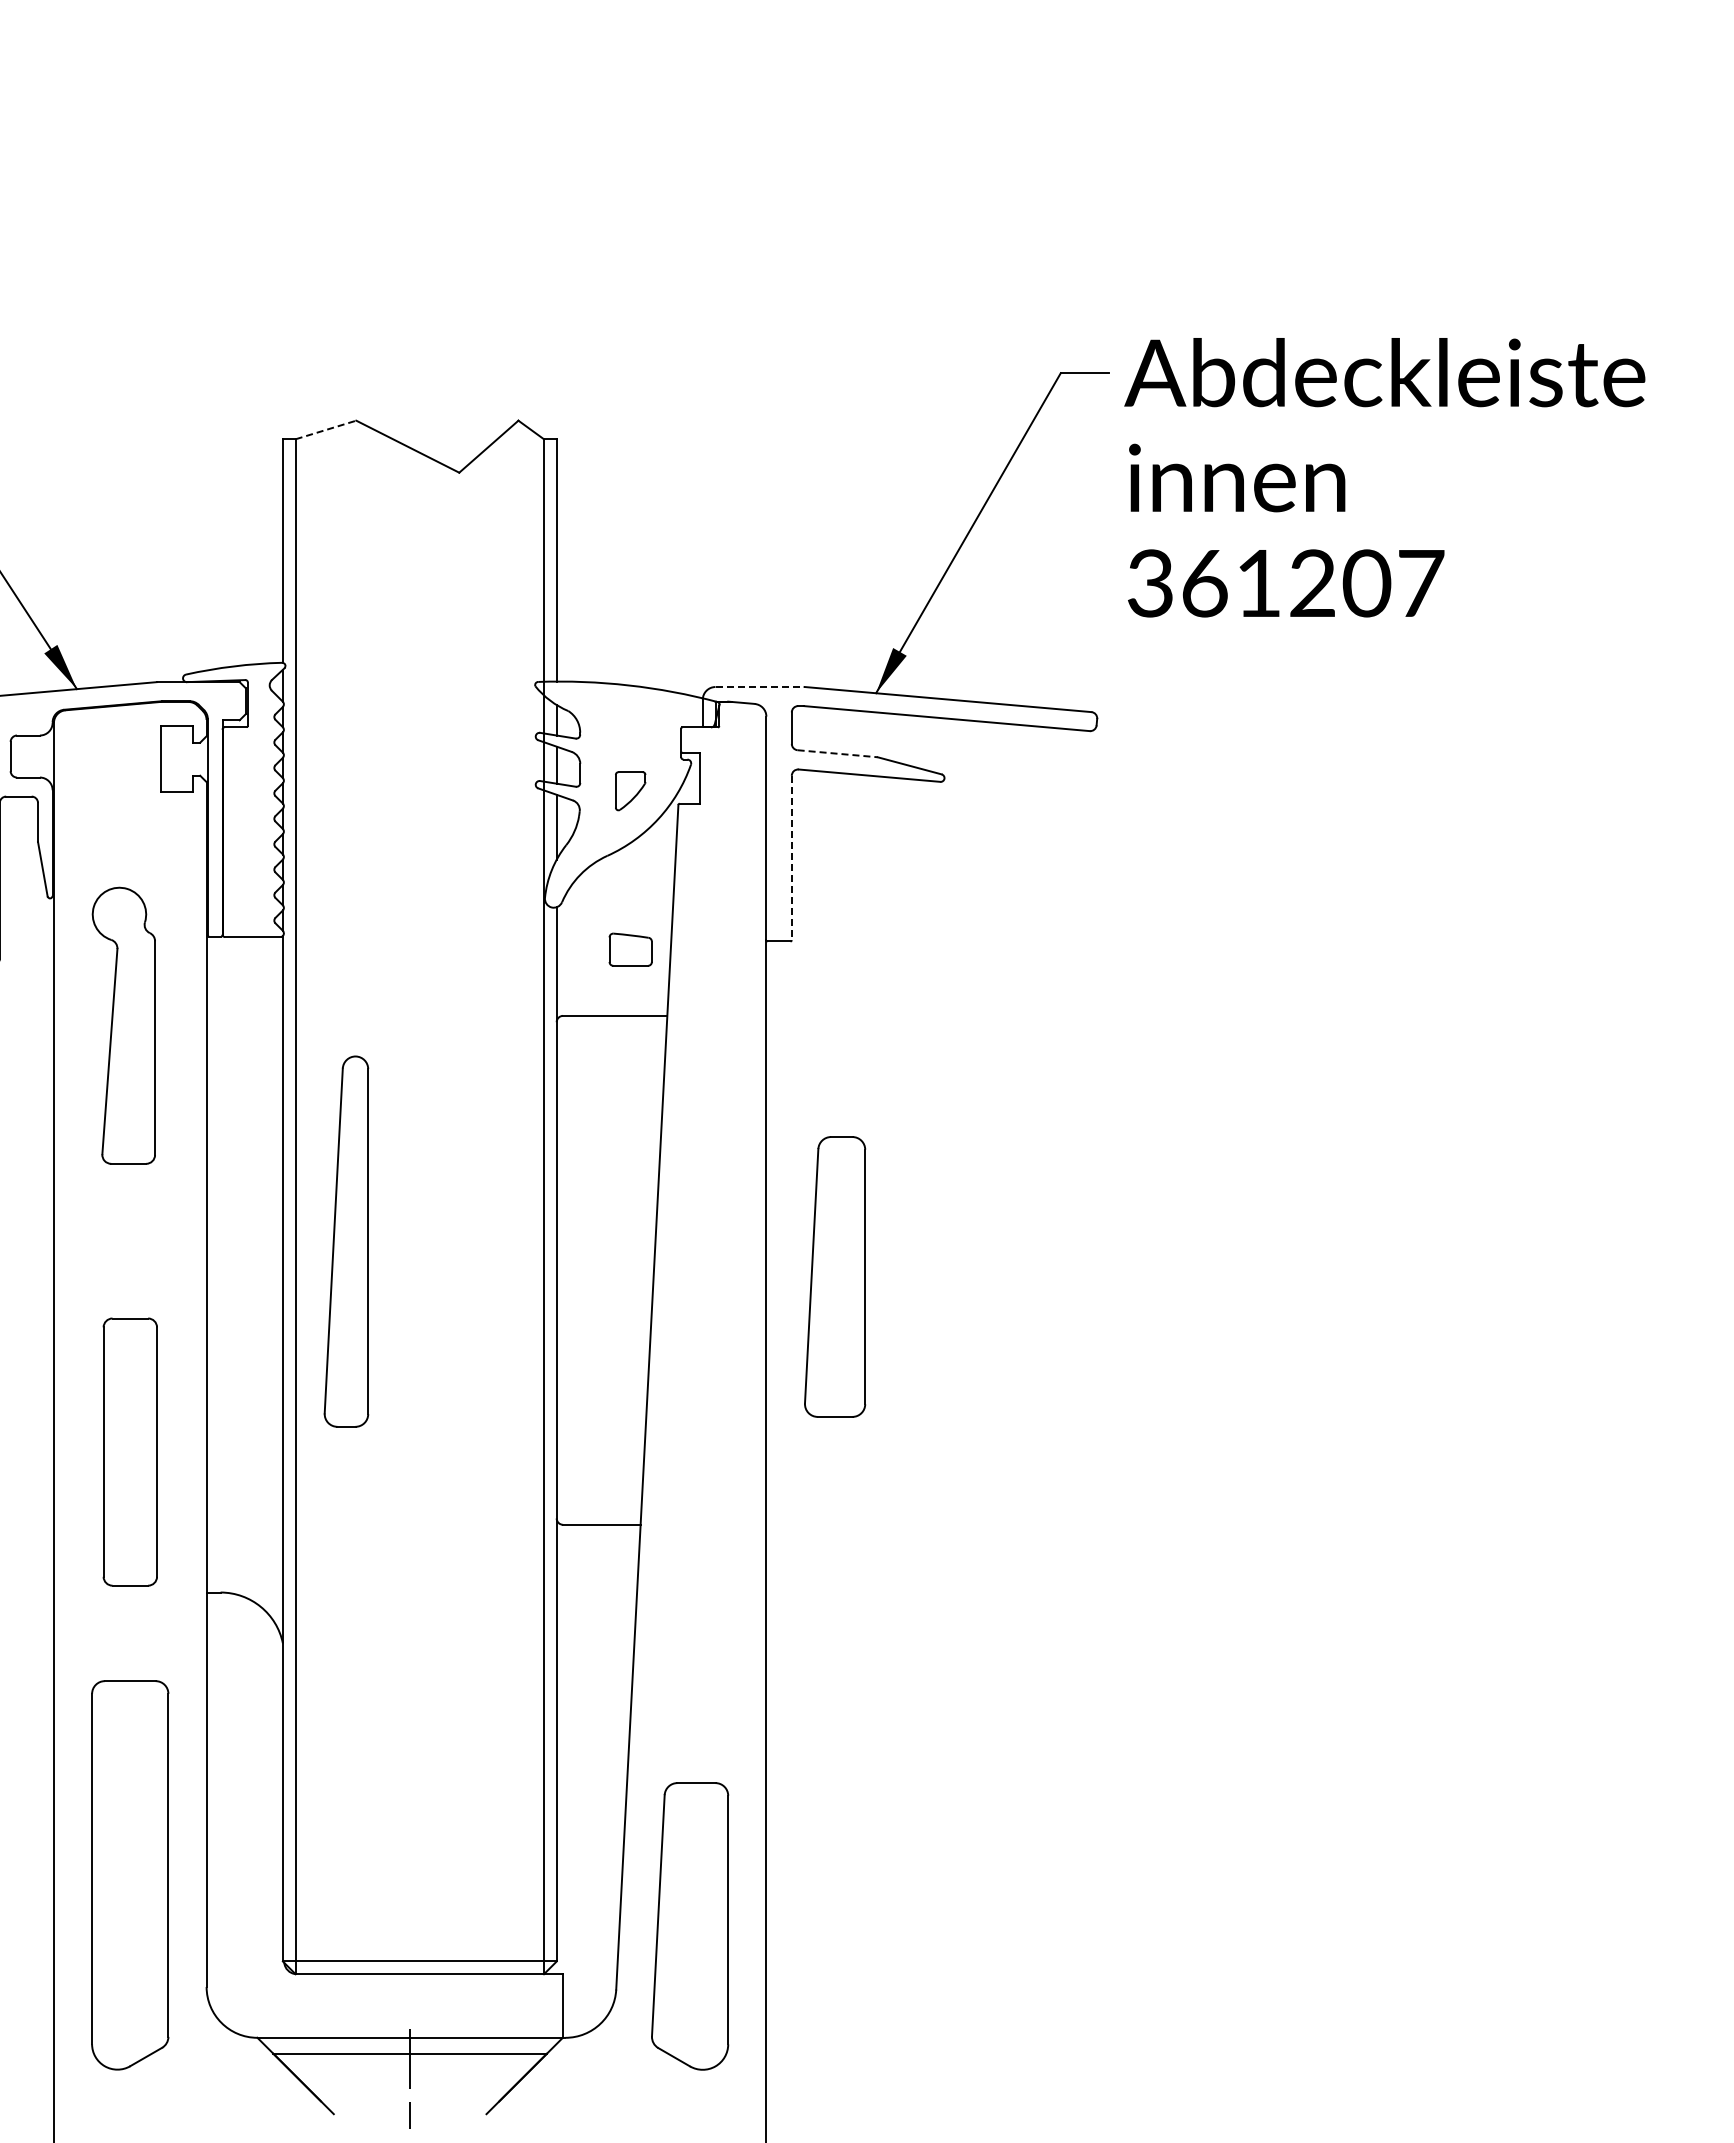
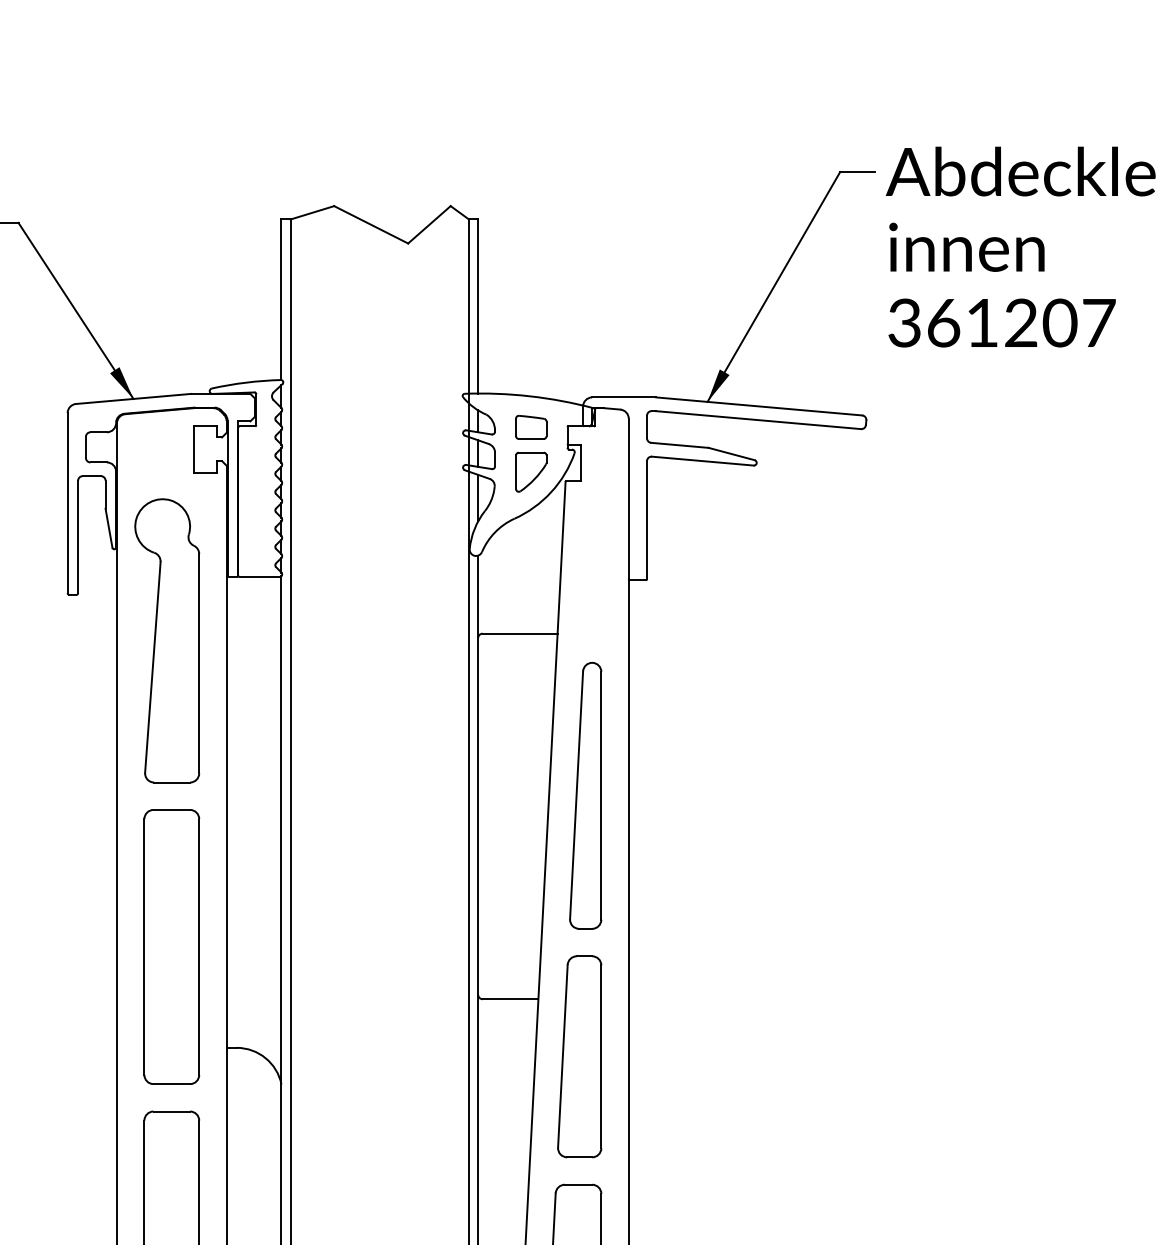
line: (325, 429) -> (312, 212), dashed -> solid
line: (760, 686) -> (624, 397), dashed -> solid
line: (838, 753) -> (680, 445), dashed -> solid
part: (630, 791) -> (531, 472), size x1.43
line: (791, 858) -> (646, 520), dashed -> solid
part: (630, 949) -> (531, 427), moved
part: (123, 1025) -> (166, 640), size x1.43
part: (346, 1241) -> (585, 795), moved
part: (835, 1276) -> (579, 1056), moved
part: (130, 1451) -> (171, 946), size x1.43

